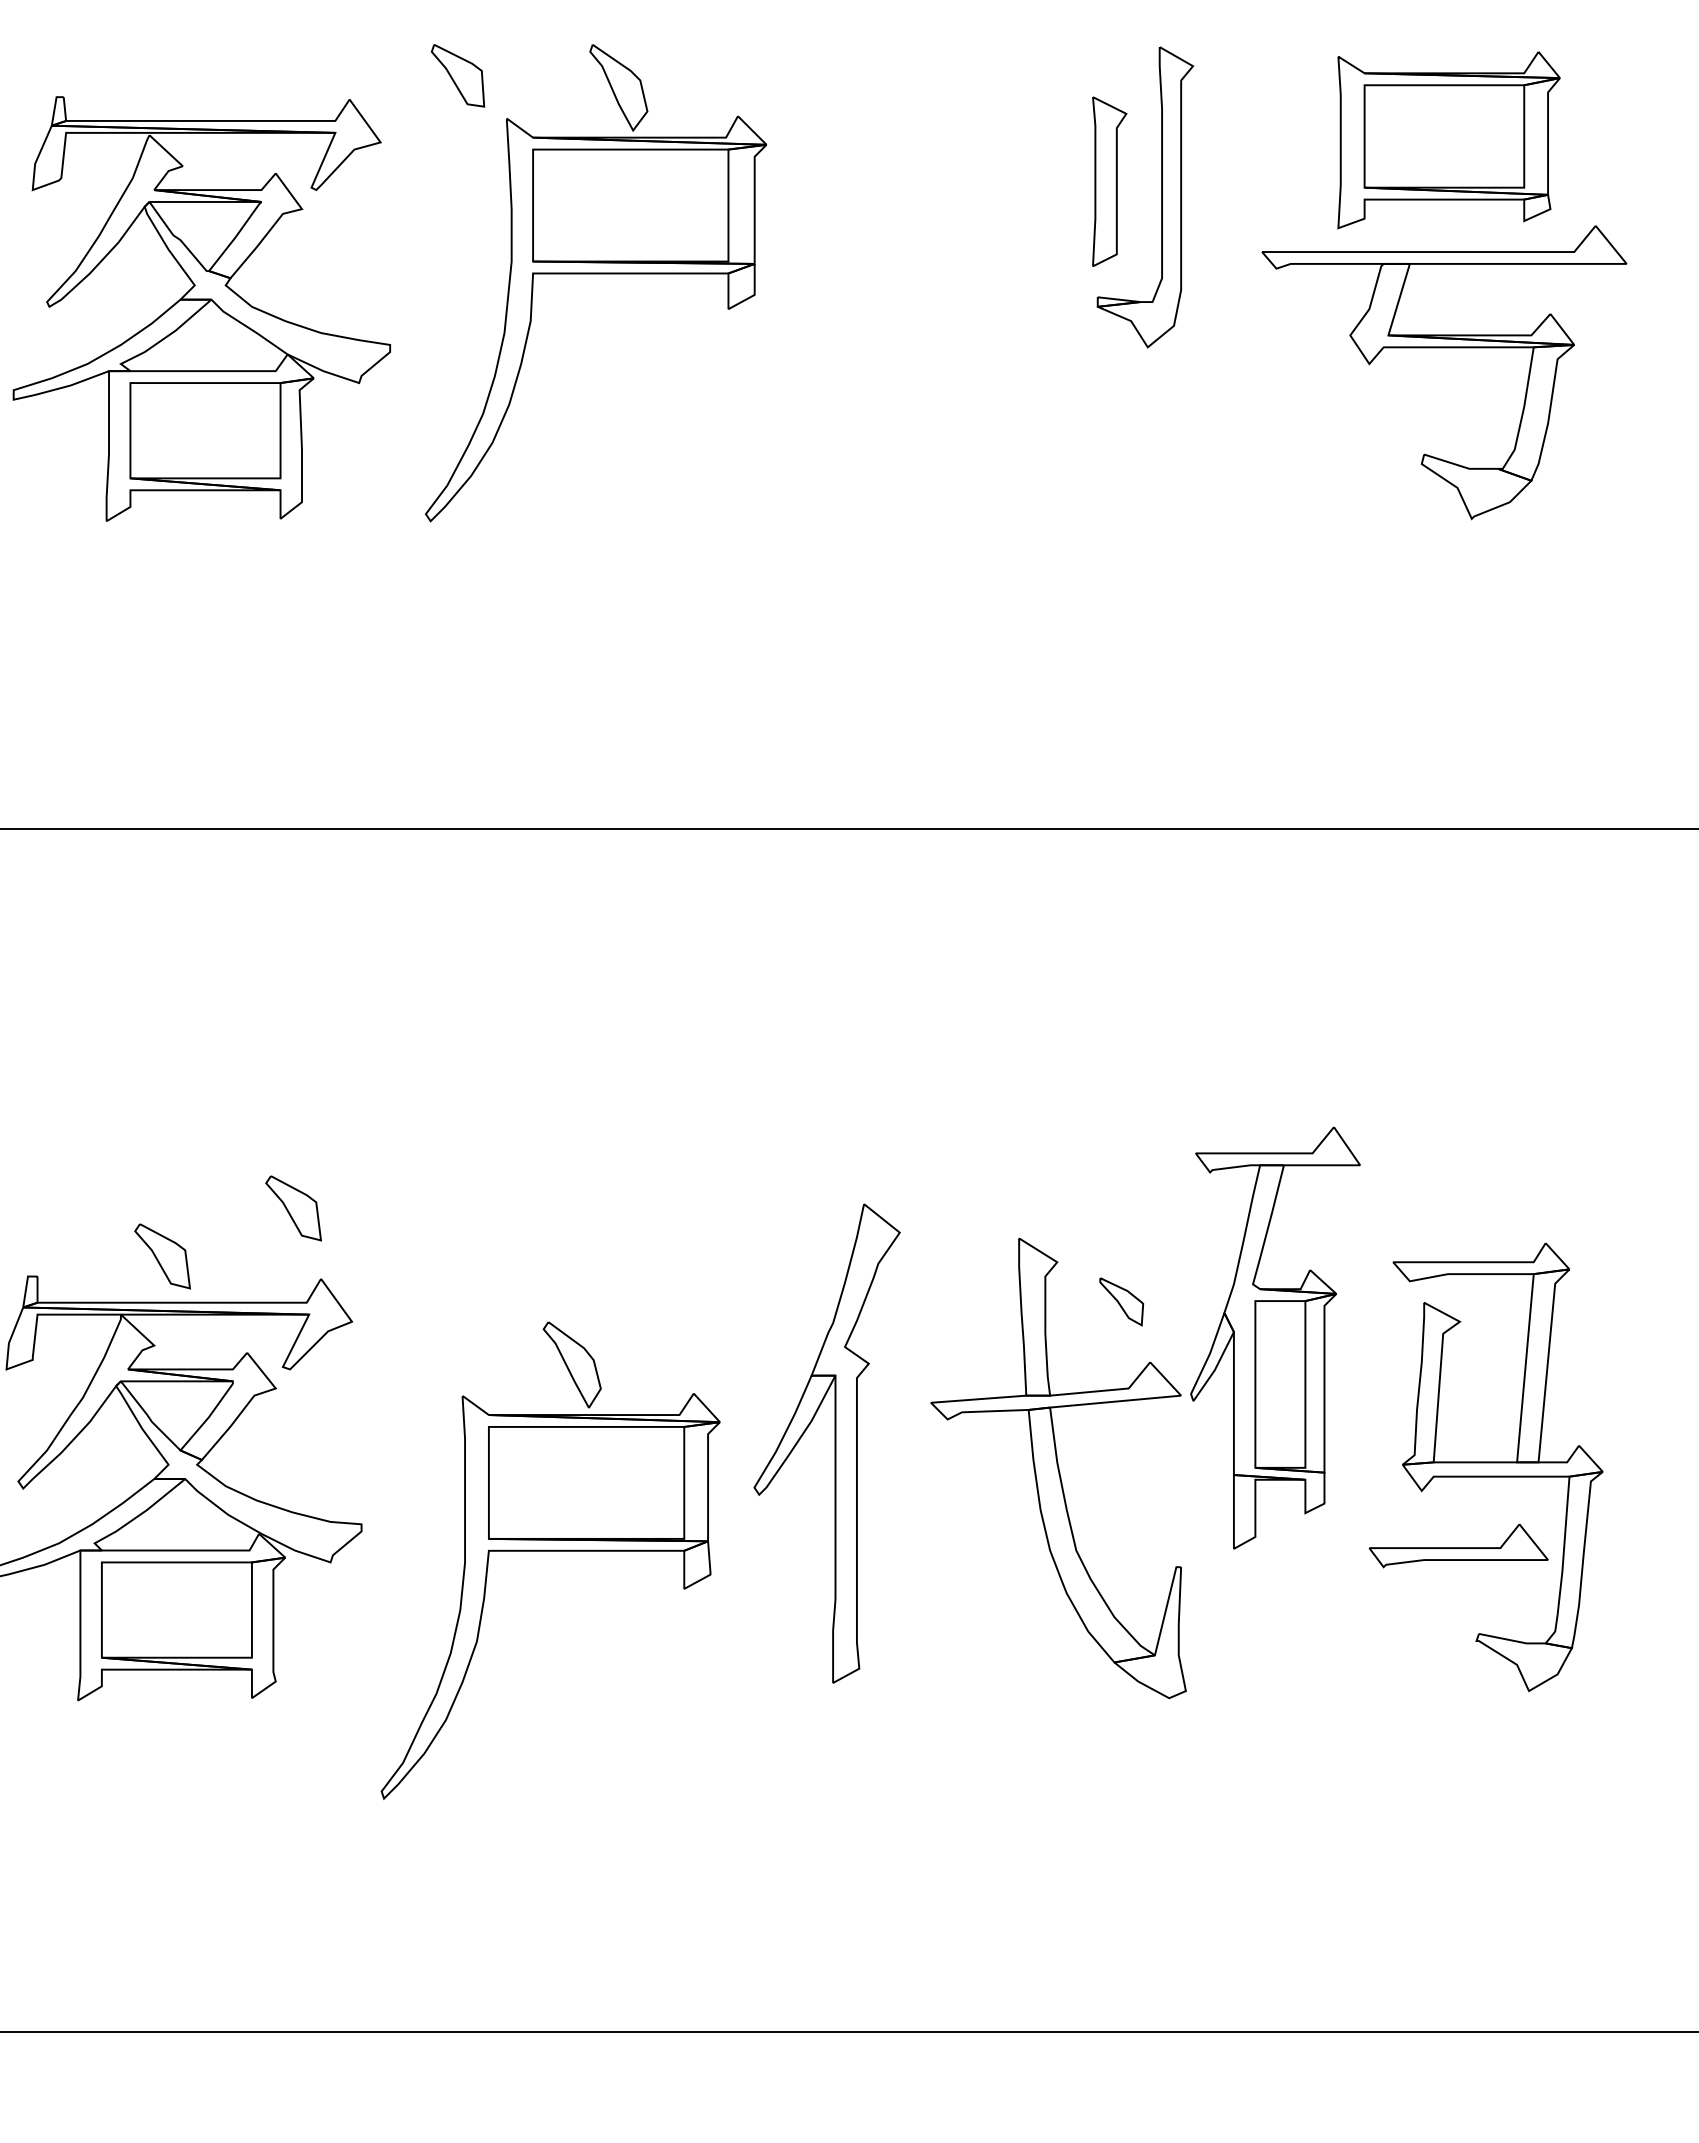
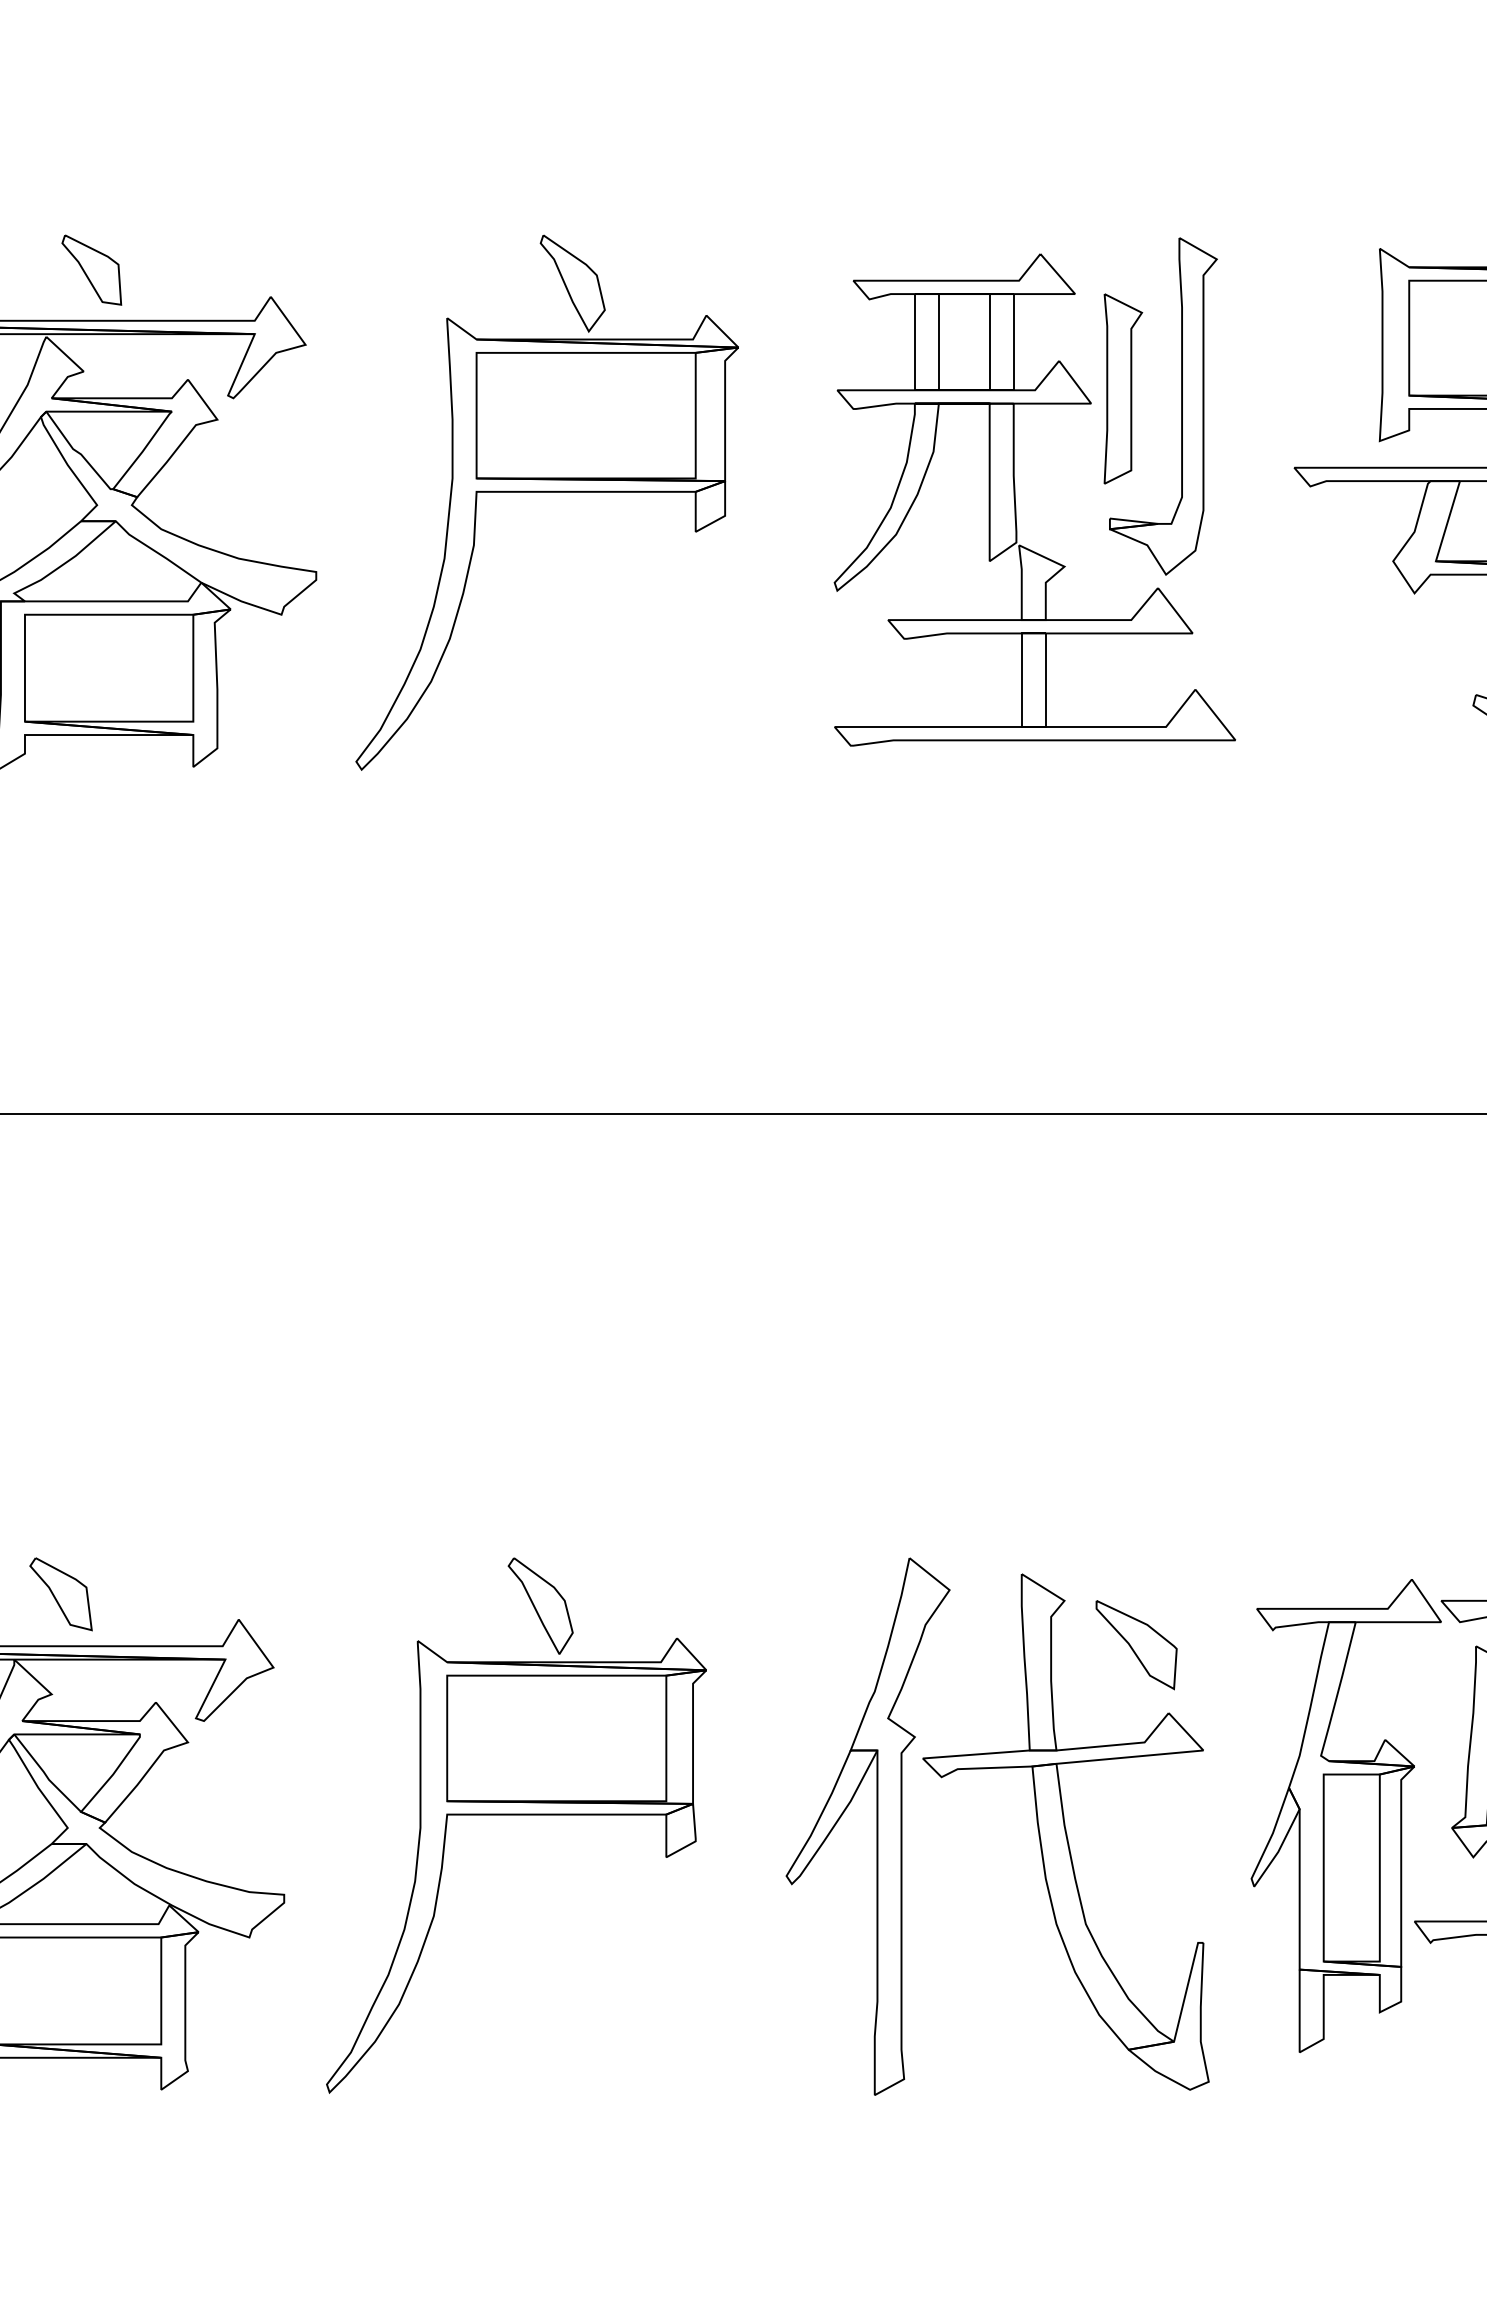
part: (458, 75) -> (92, 269), moved
part: (1014, 283) -> (1016, 503), added
part: (293, 1208) -> (207, 1540), removed
part: (1121, 1301) -> (1136, 1644), size x1.67
part: (1275, 1337) -> (1346, 1815), moved
part: (834, 1443) -> (876, 1826), moved
part: (550, 1551) -> (516, 1815), moved

